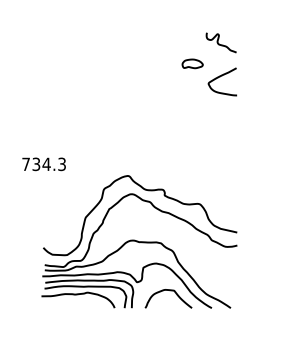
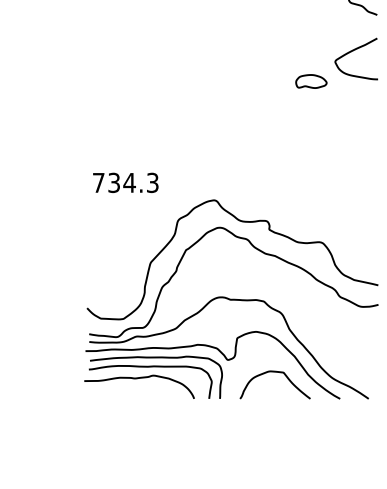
part: (192, 63) -> (311, 80), moved
text: (43, 164) -> (124, 183), moved

